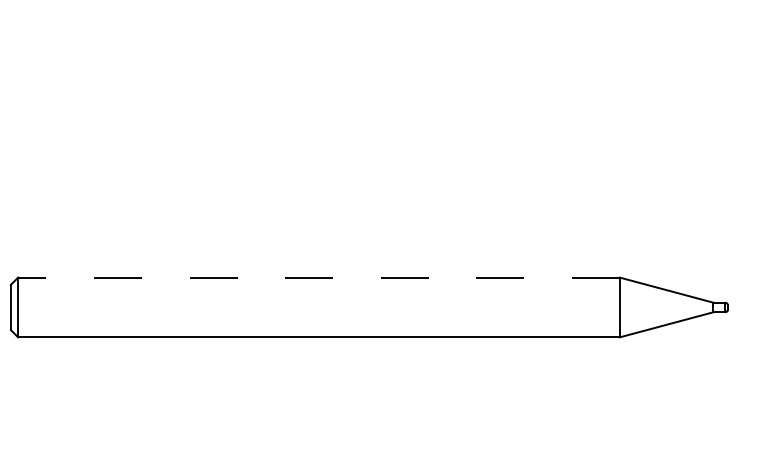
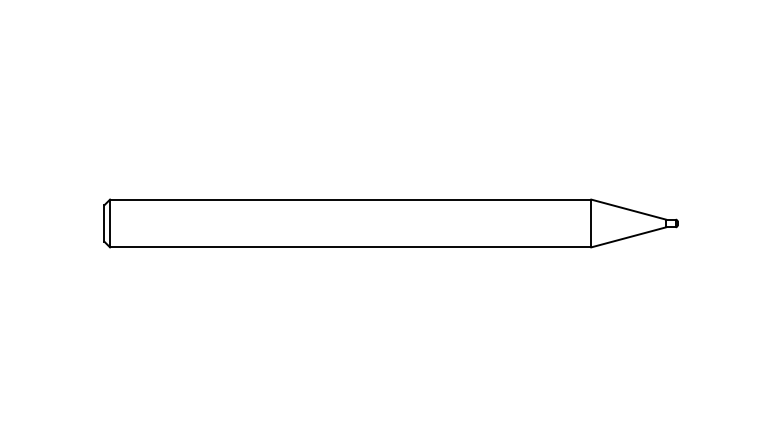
line: (318, 277) -> (350, 199), dashed -> solid

